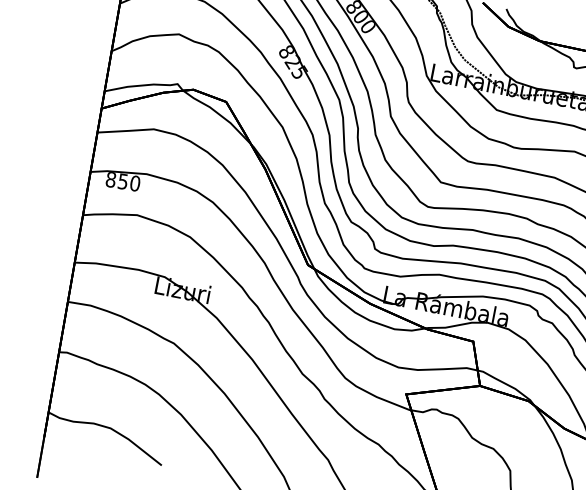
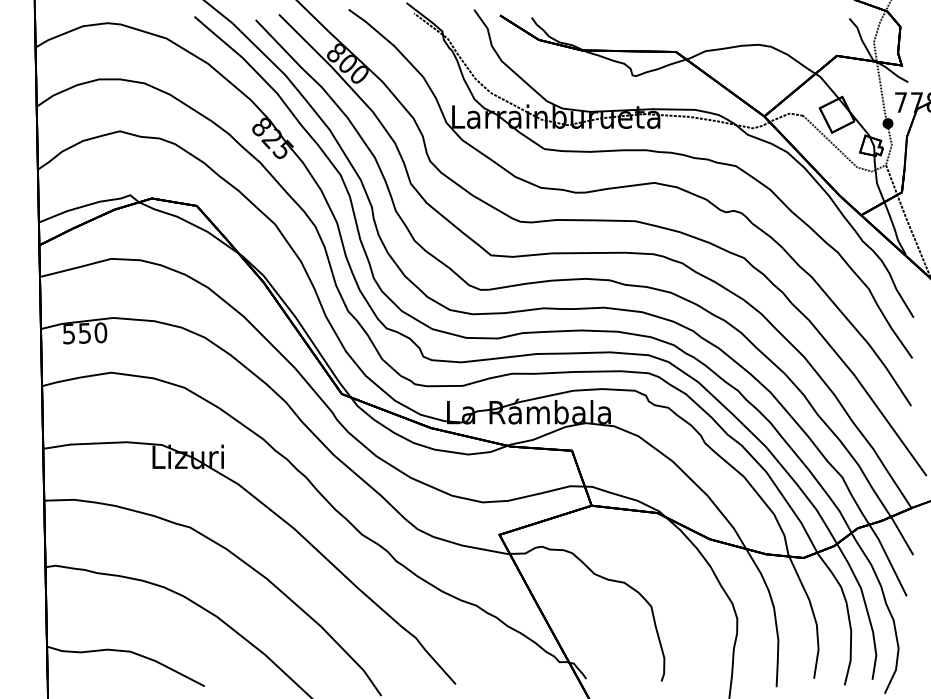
text: (111, 179) -> (69, 333), 850 -> 550

